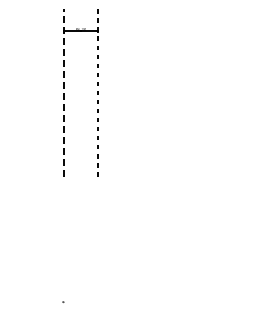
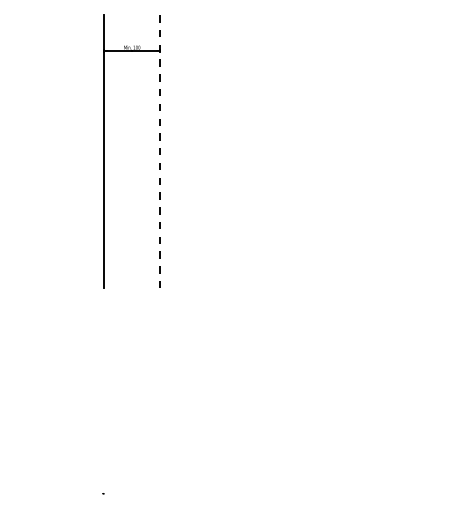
line: (63, 92) -> (103, 150), dashed -> solid

